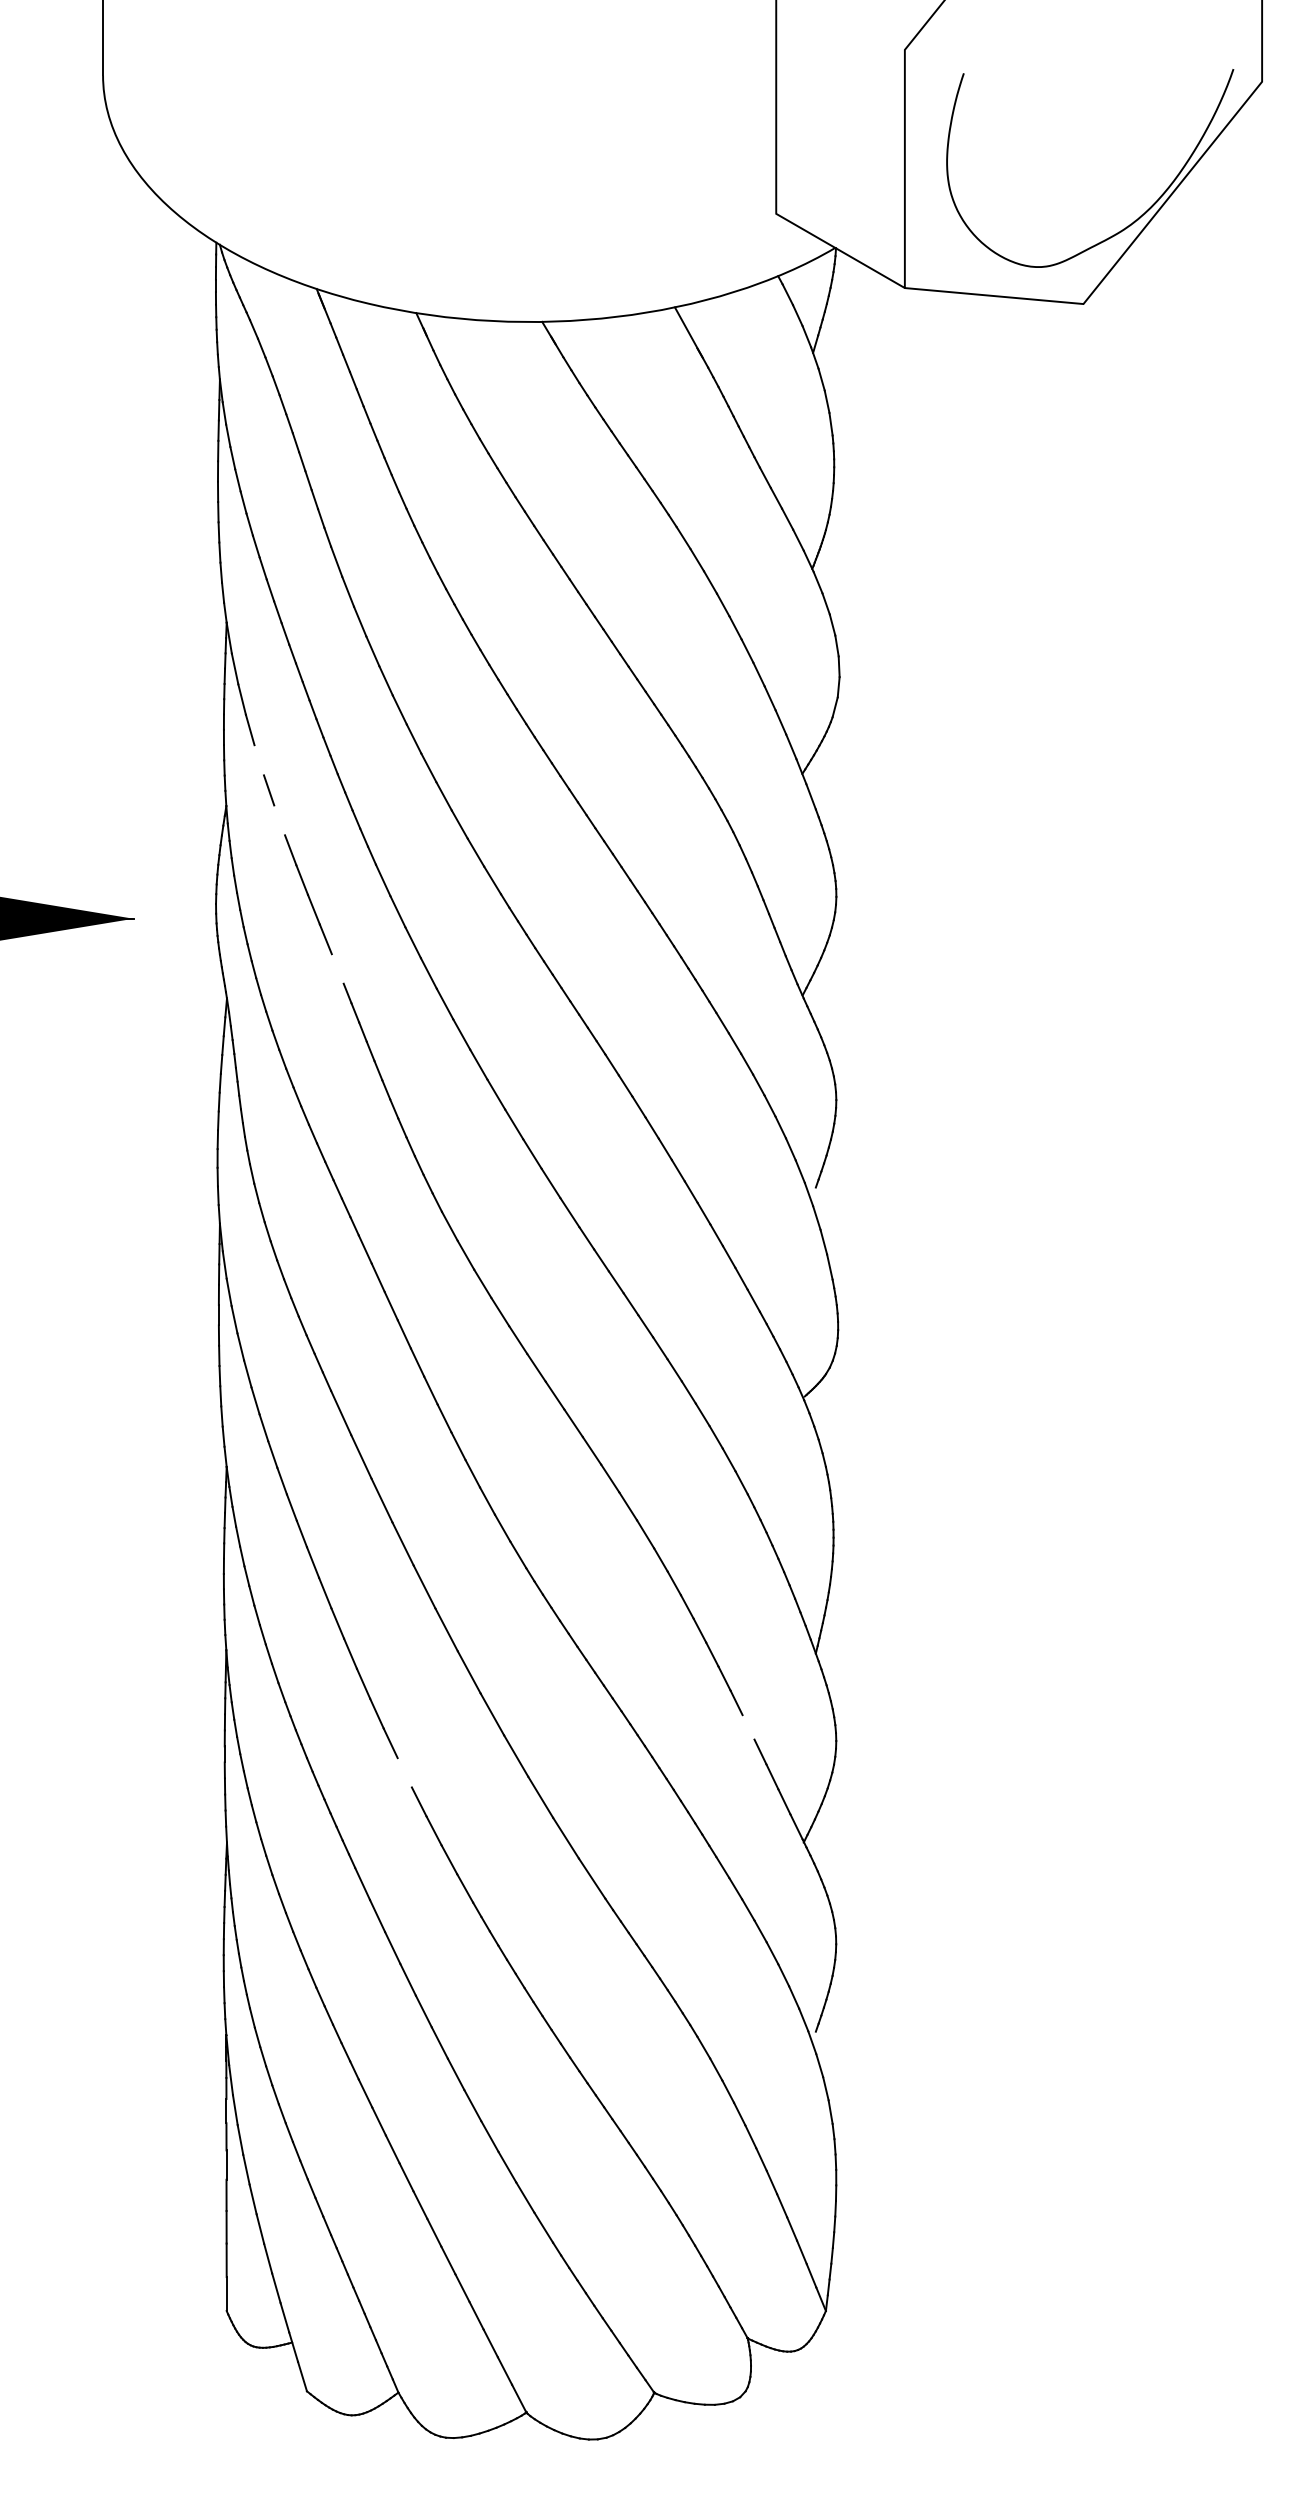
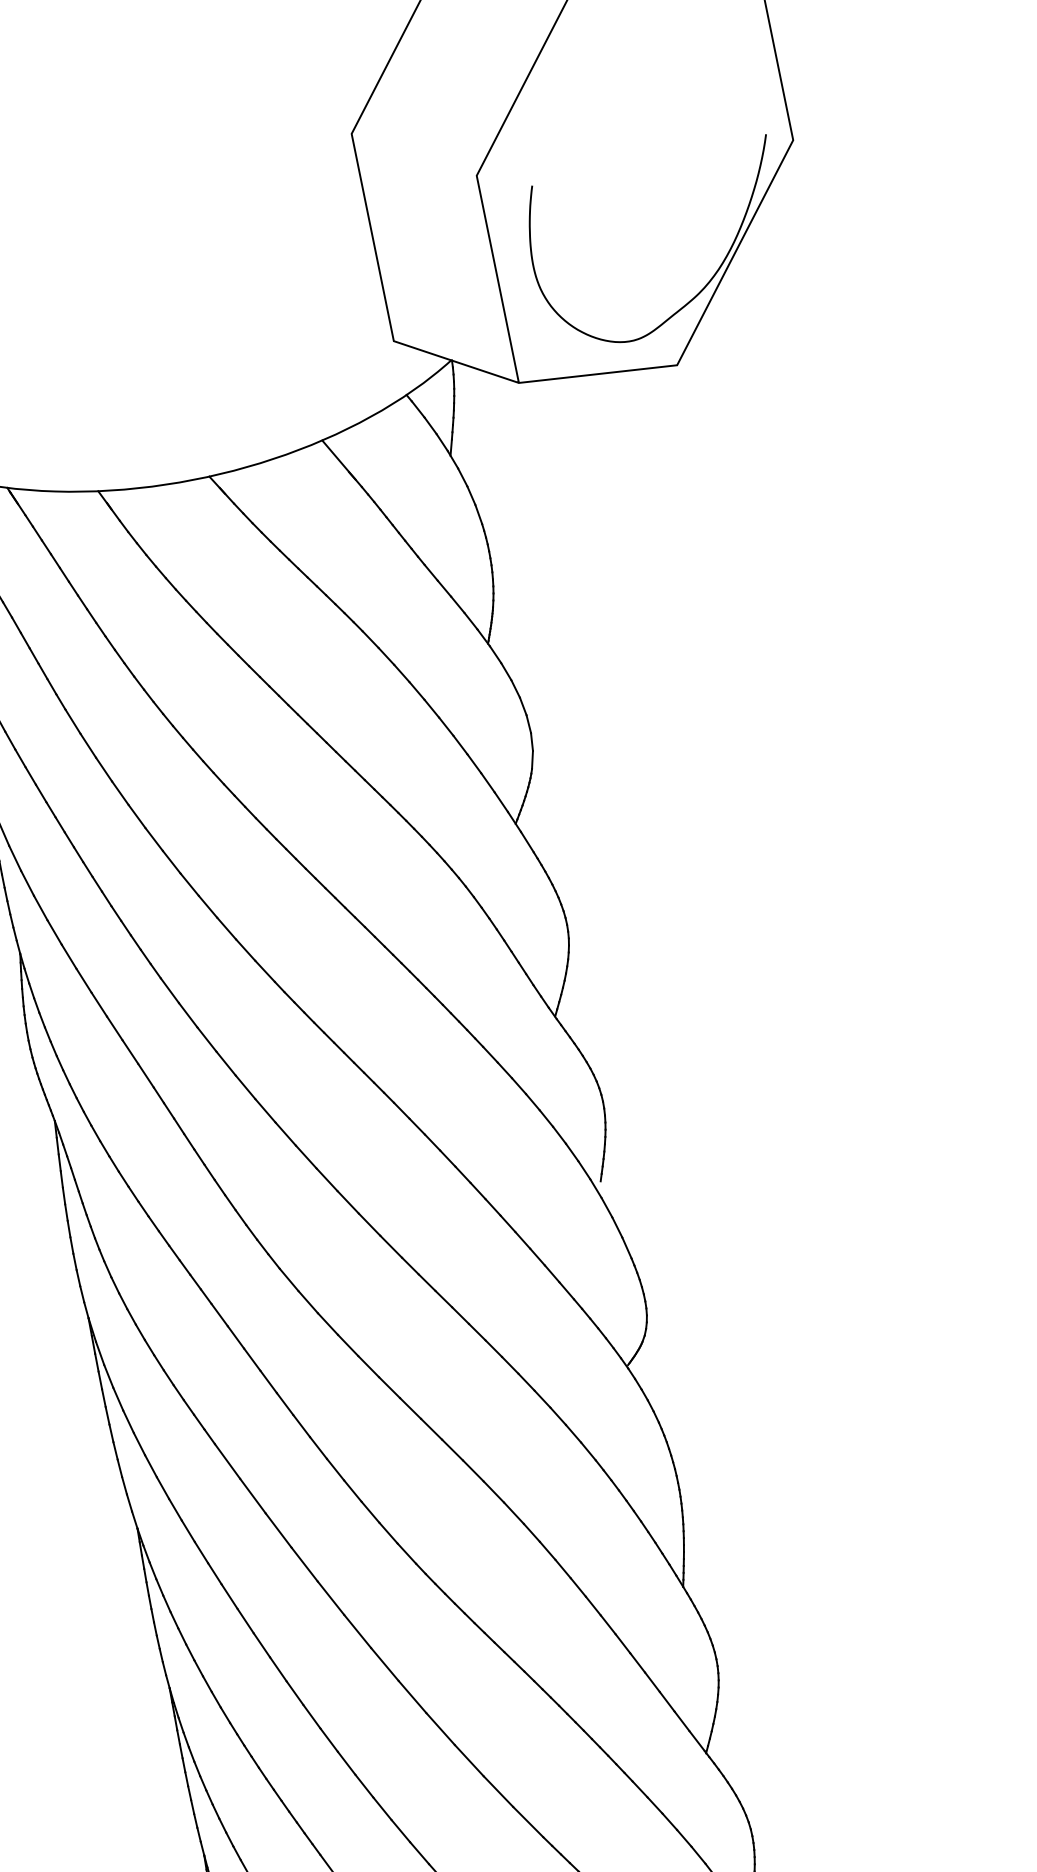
line: (258, 760) -> (40, 908), added
line: (279, 820) -> (69, 956), added
line: (337, 968) -> (145, 1075), added
line: (748, 1727) -> (637, 1663), added
line: (404, 1772) -> (346, 1763), added

